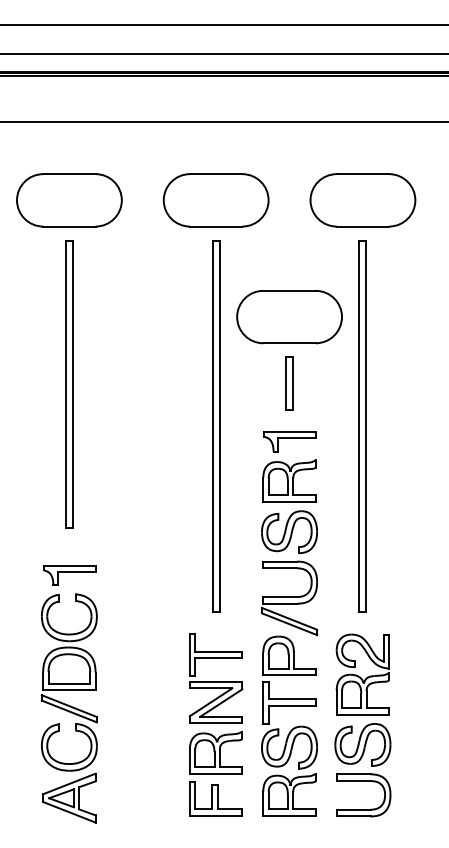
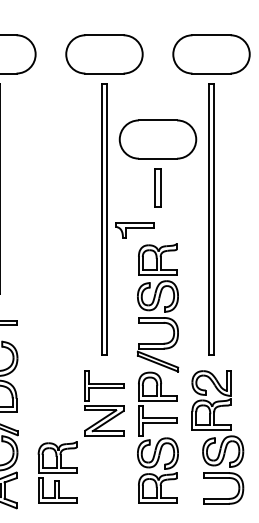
part: (289, 441) -> (134, 230), moved
part: (362, 770) -> (222, 470), moved
part: (215, 773) -> (57, 472), moved

